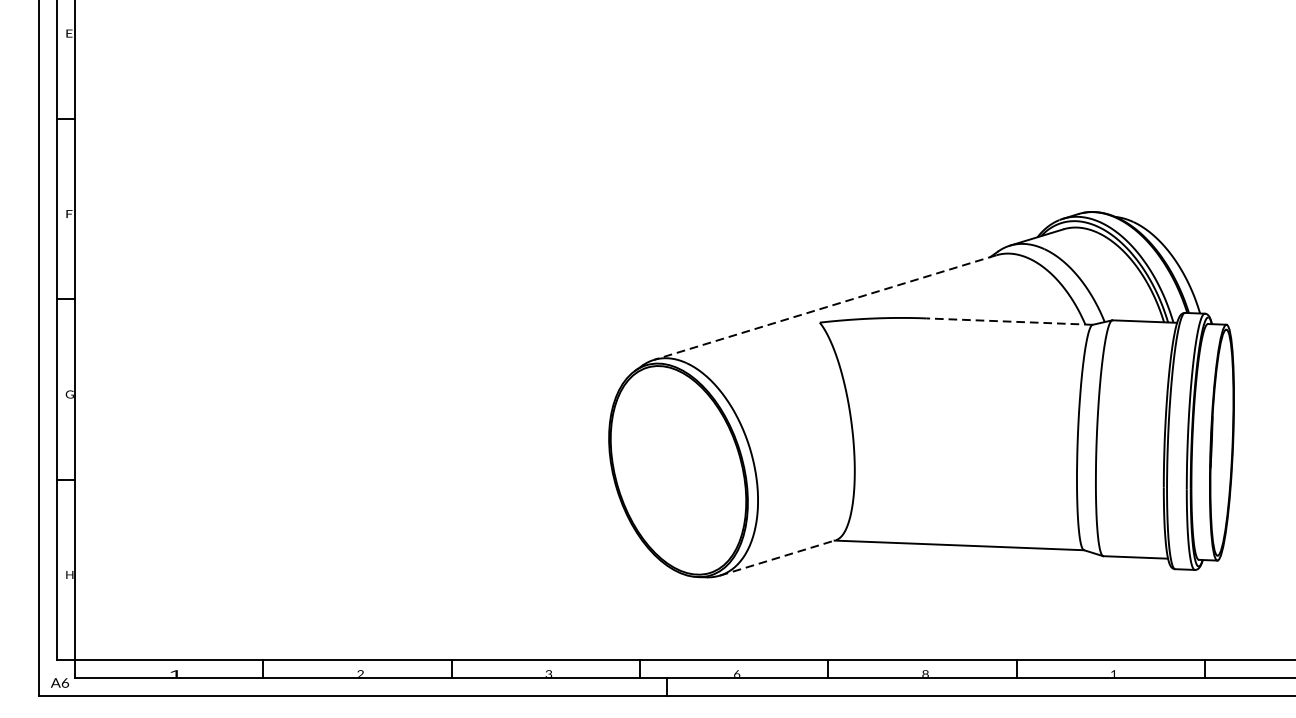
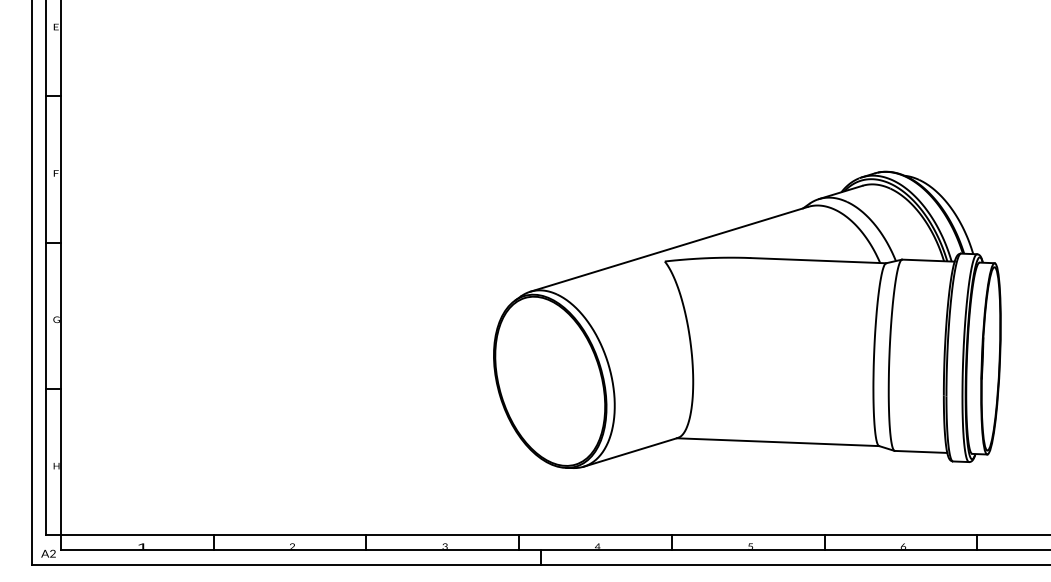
line: (824, 307) -> (668, 249), dashed -> solid
line: (1009, 321) -> (818, 260), dashed -> solid
line: (778, 558) -> (631, 452), dashed -> solid
text: (736, 672) -> (597, 545), 6 -> 4
text: (925, 672) -> (750, 545), 8 -> 5
text: (1114, 672) -> (903, 545), 1 -> 6
text: (64, 682) -> (52, 553), A6 -> A2

